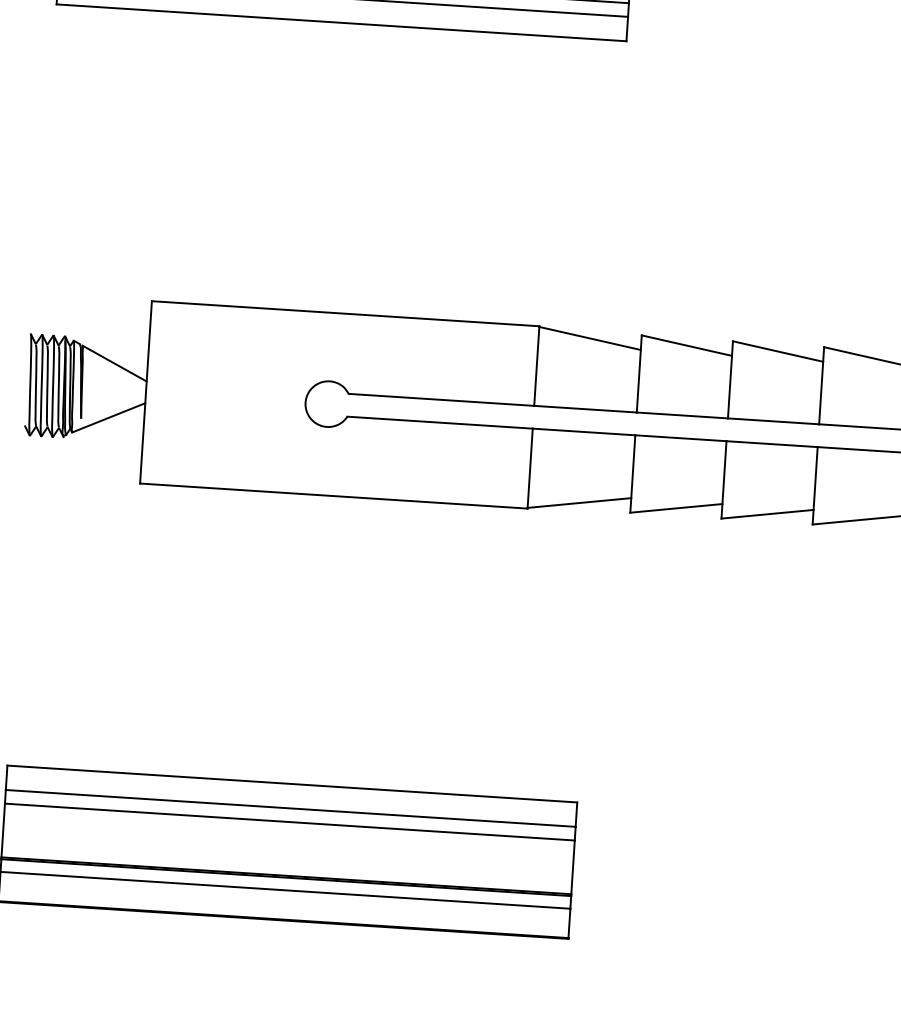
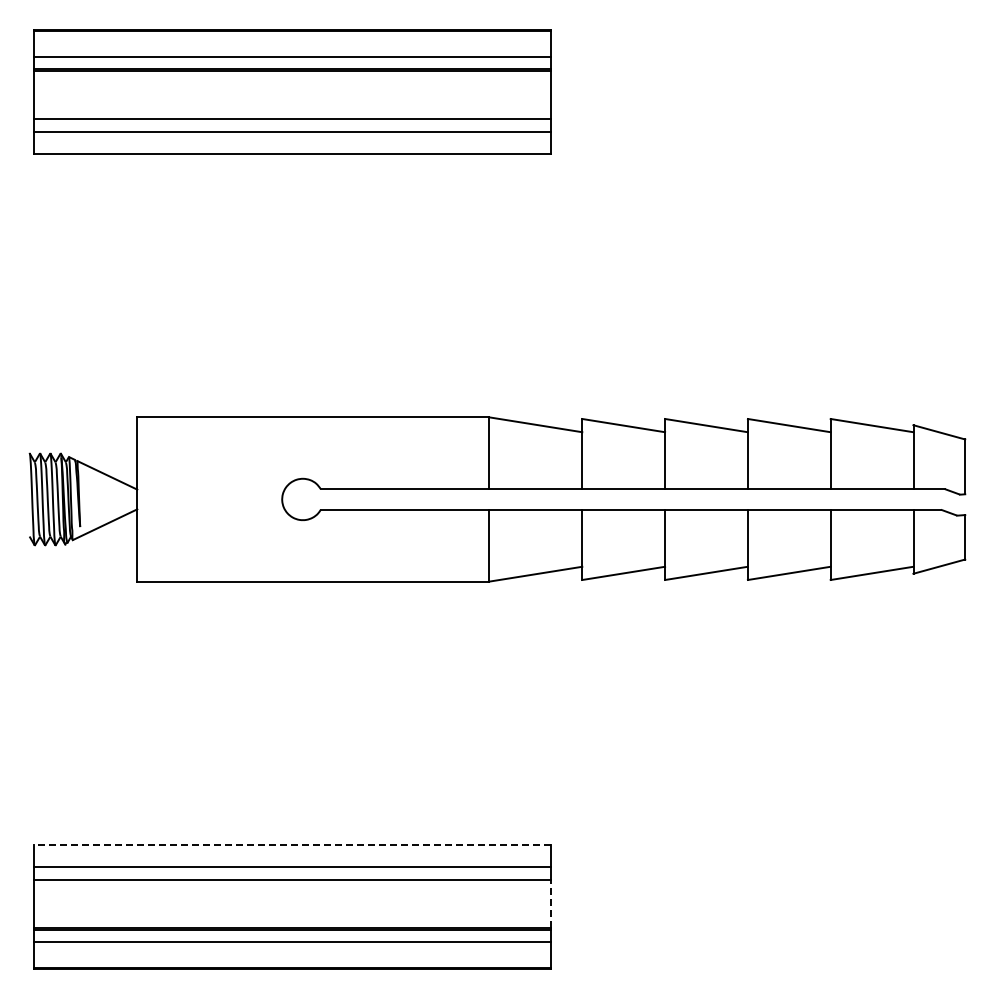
line: (292, 784) -> (292, 845), solid -> dashed
line: (573, 866) -> (551, 903), solid -> dashed

